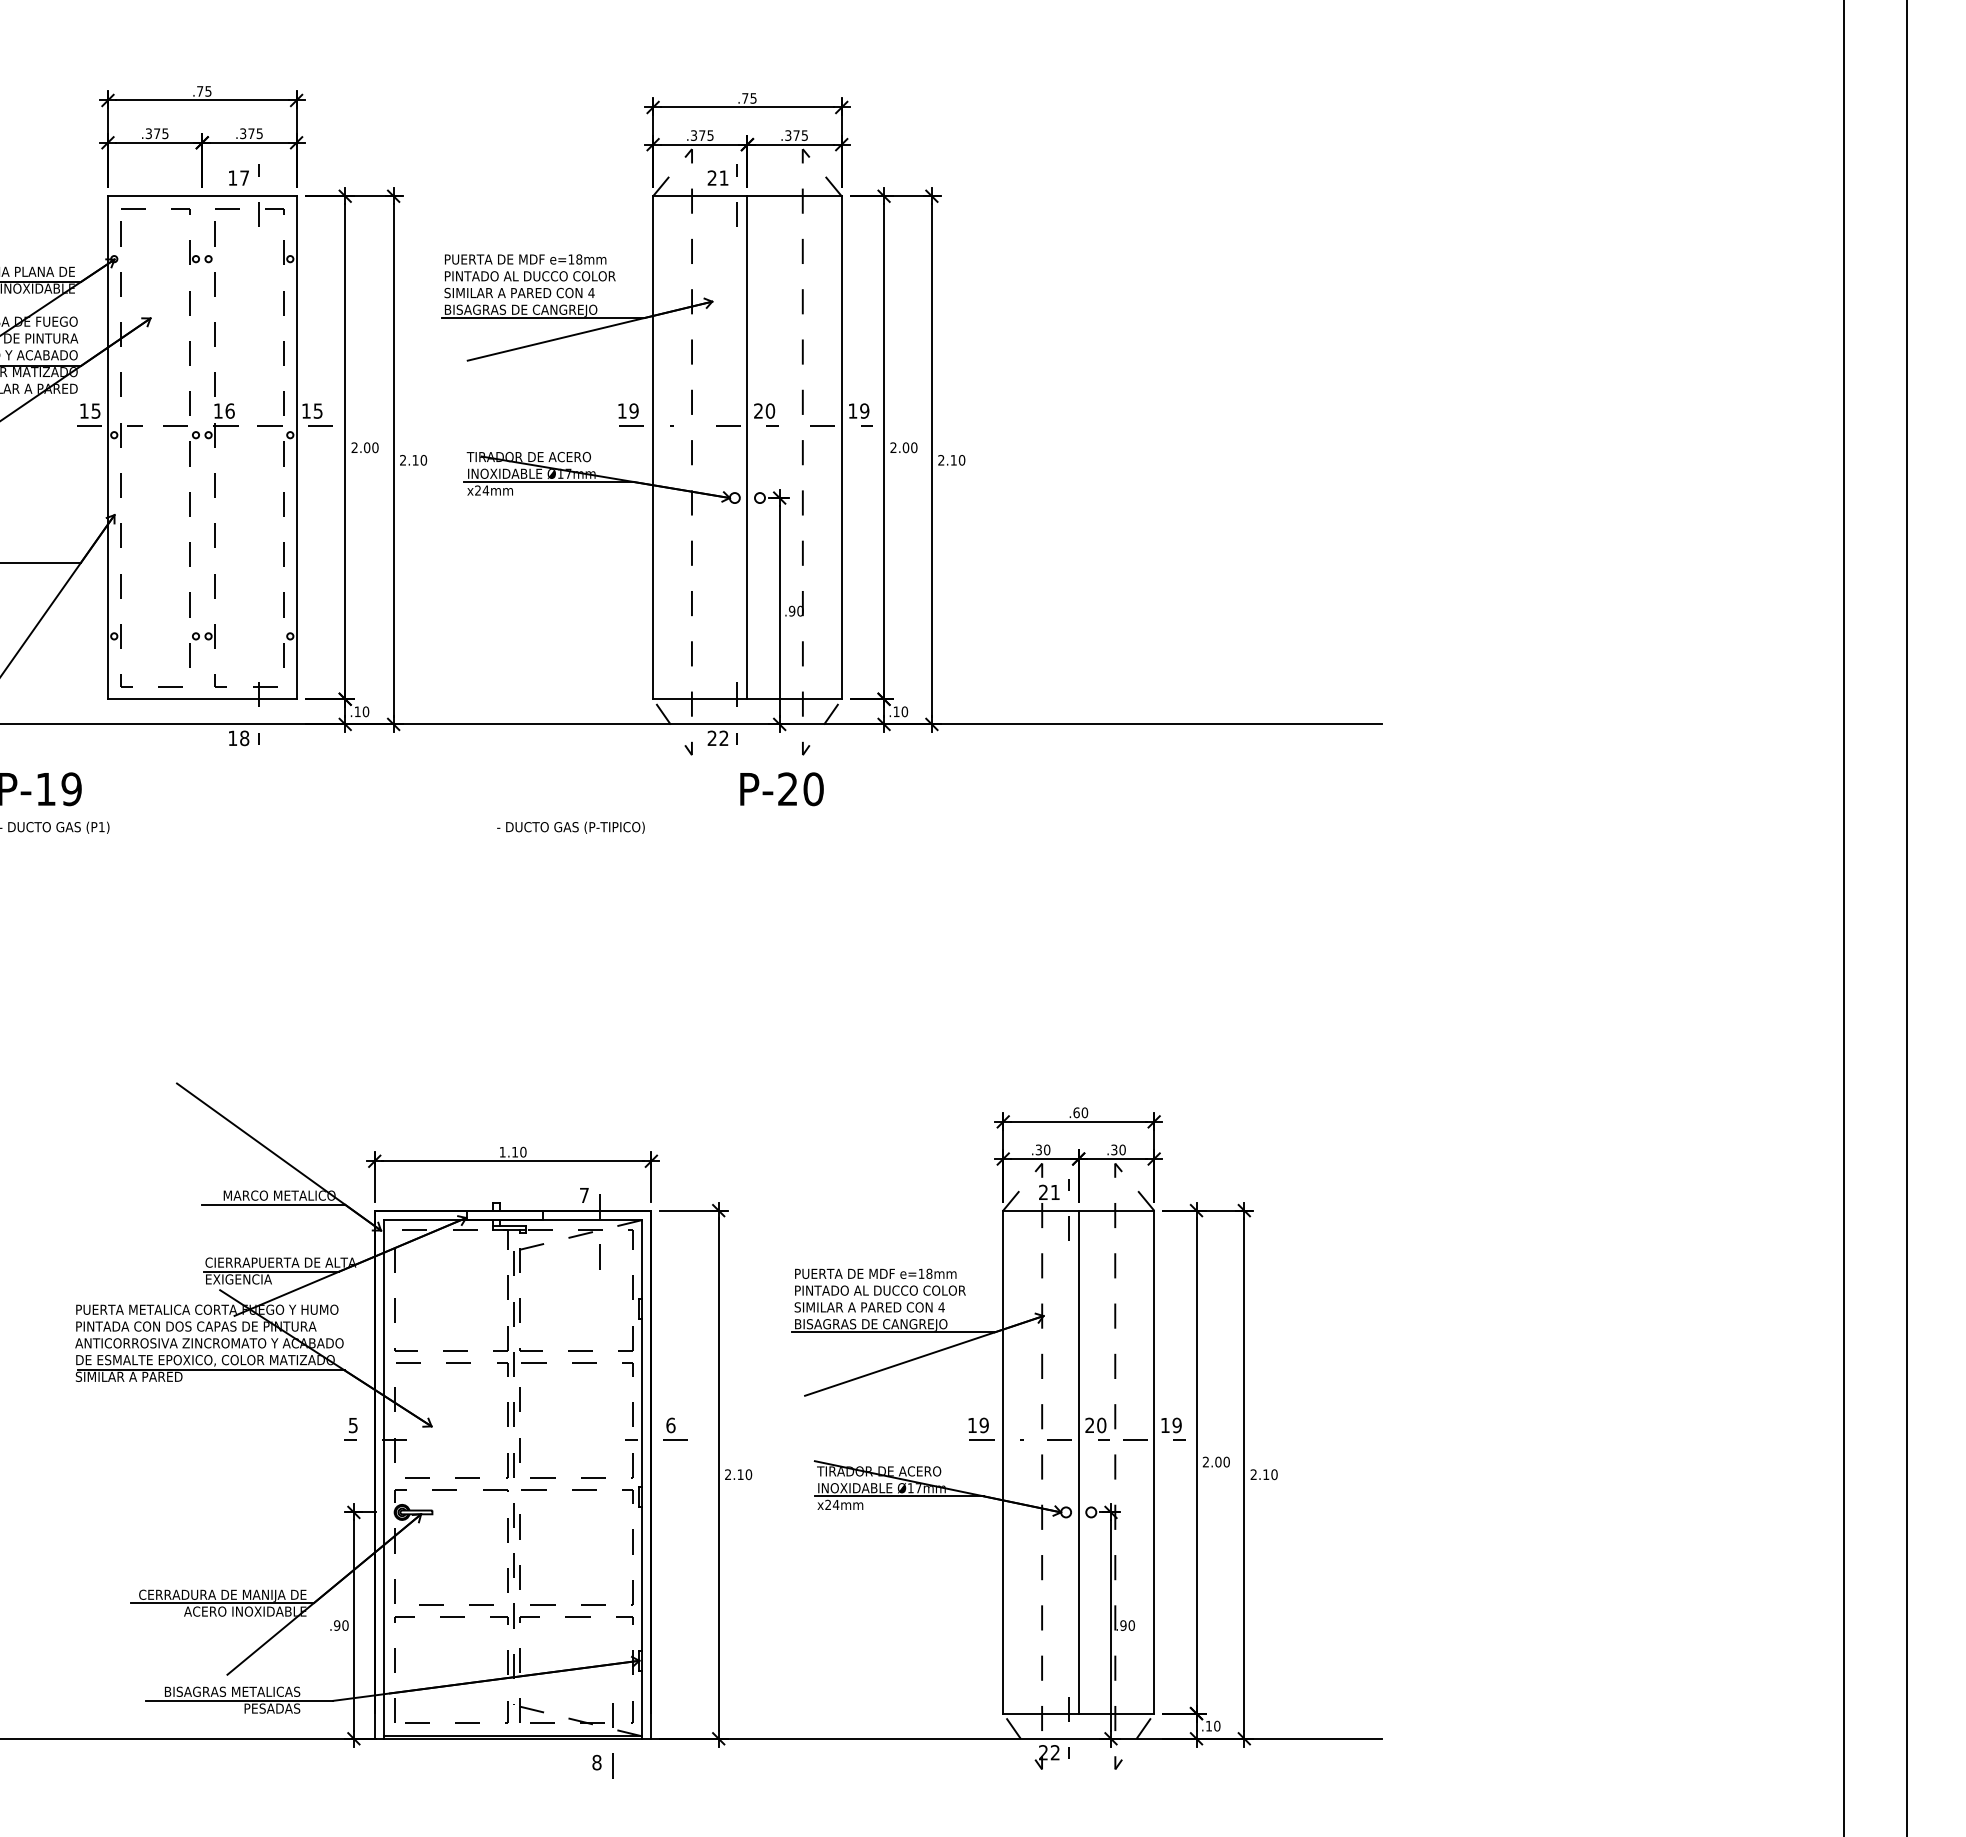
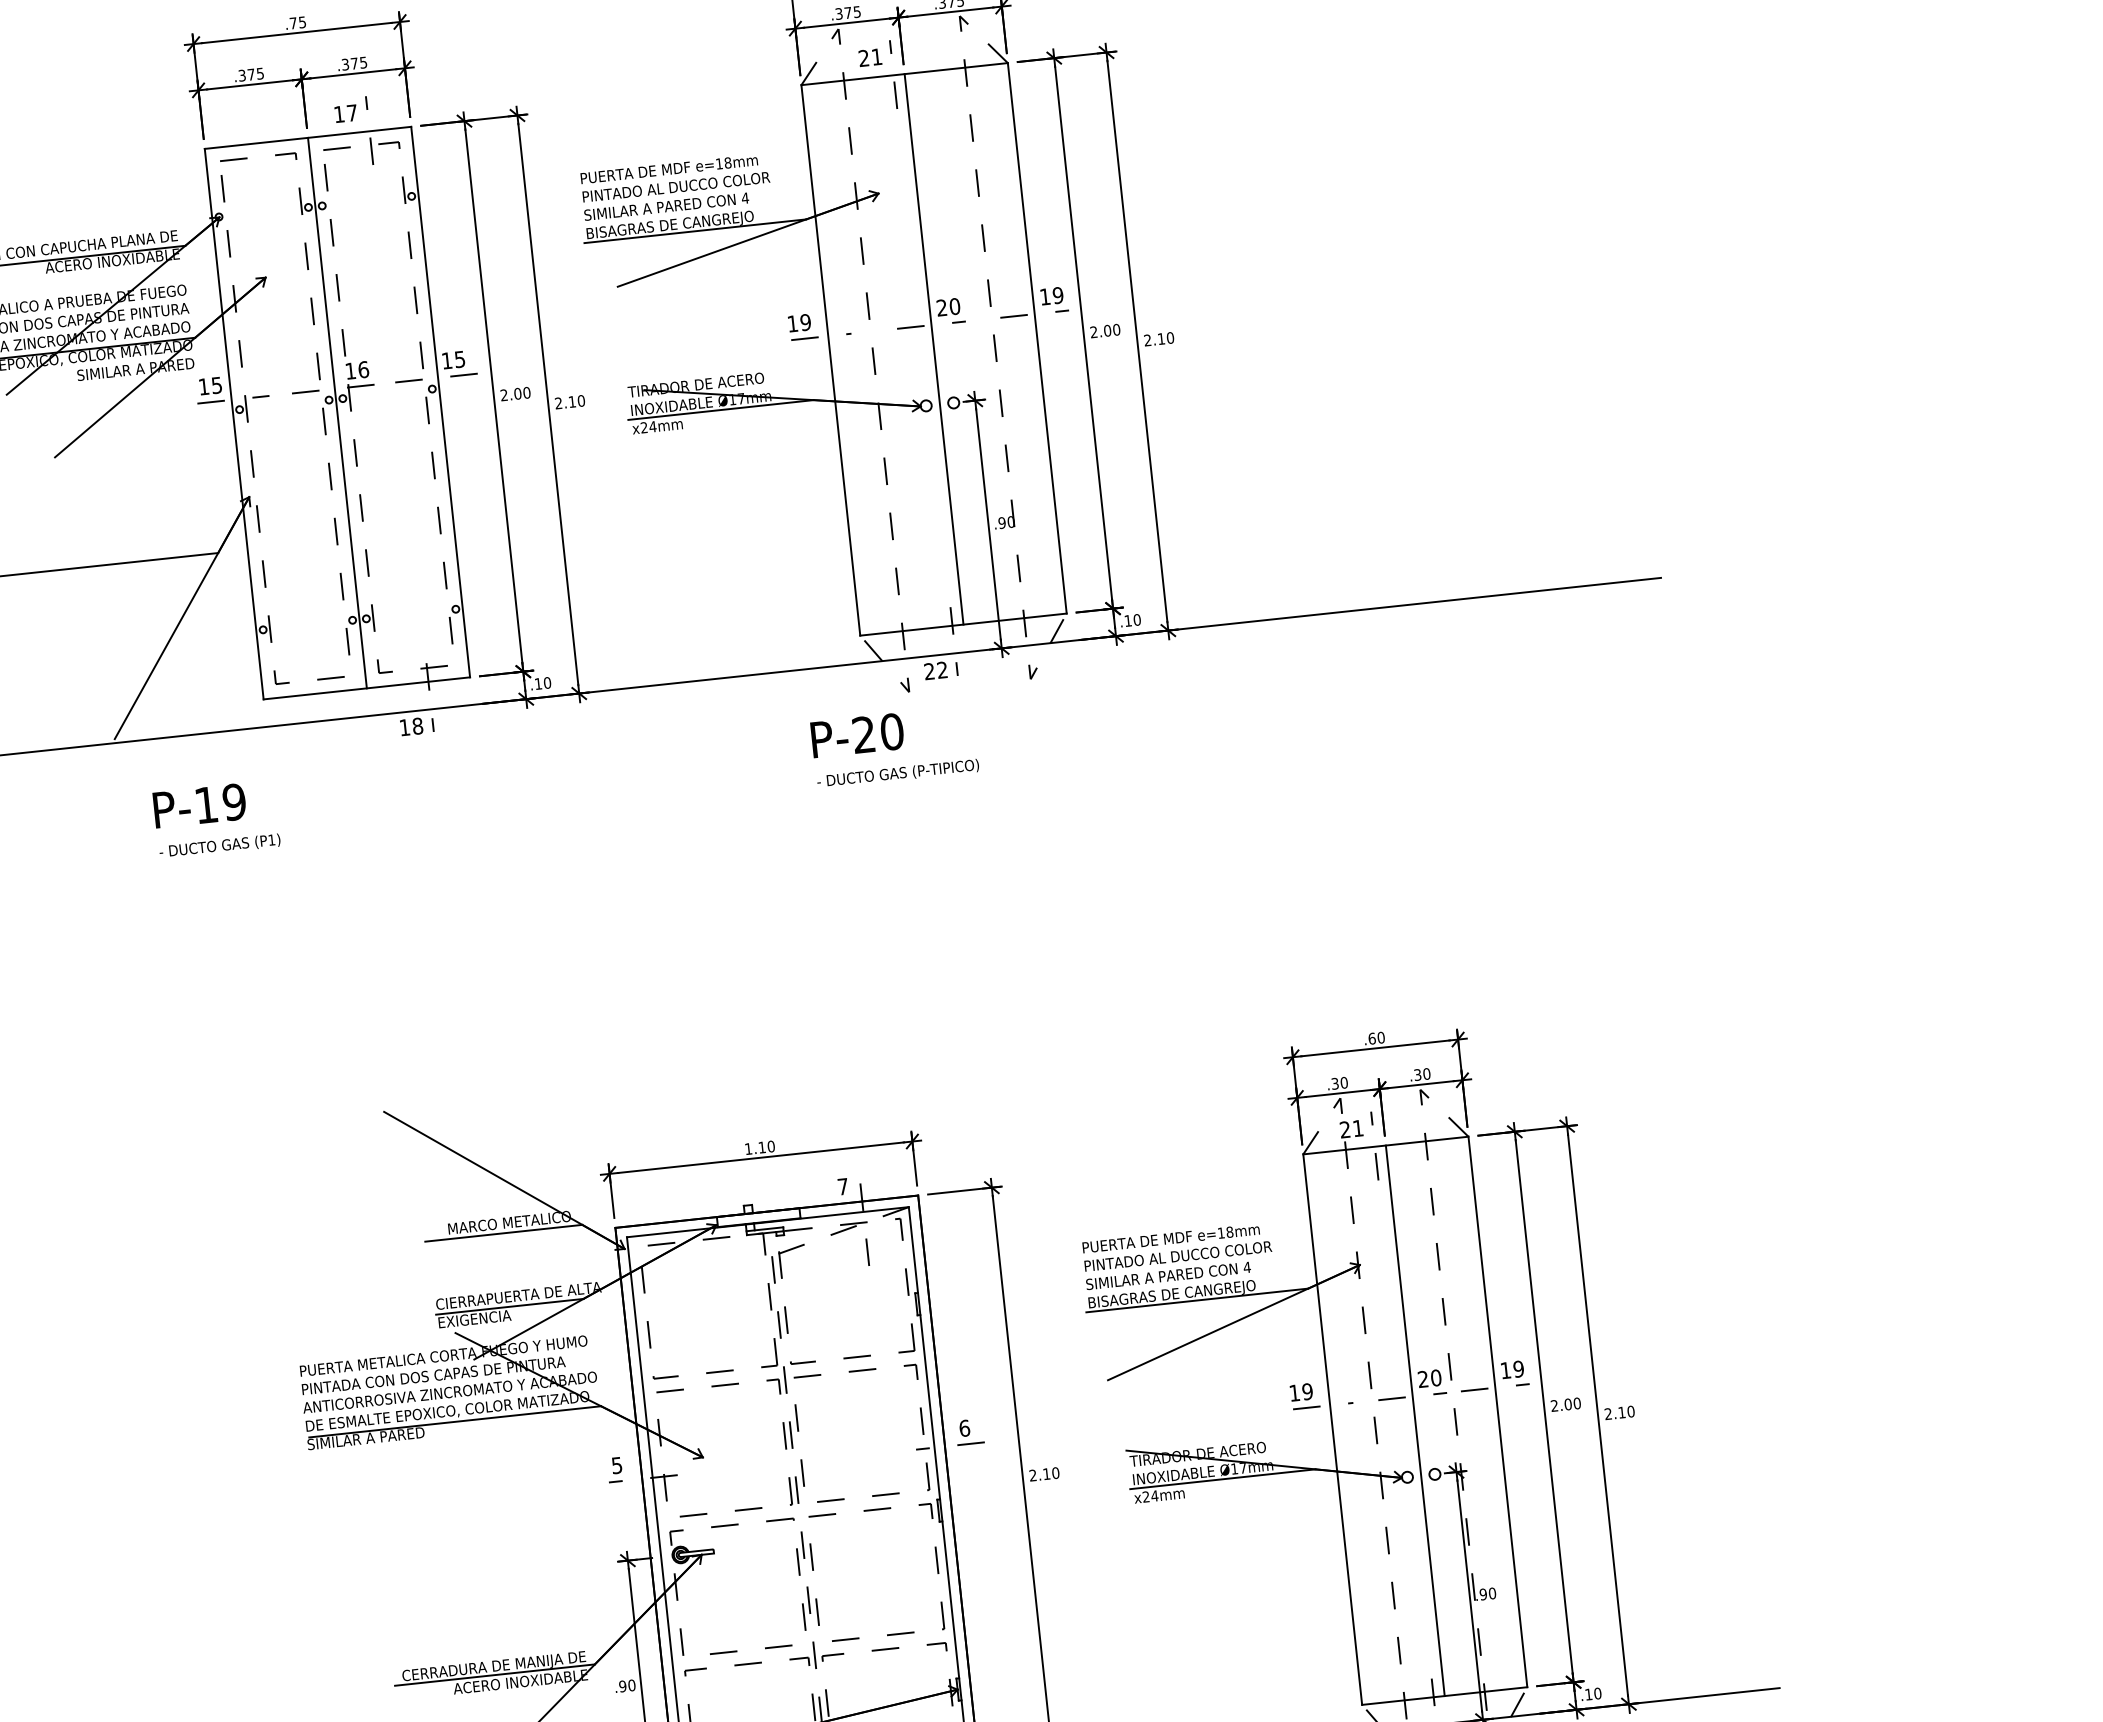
line: (202, 447) -> (337, 412), added
text: (781, 789) -> (857, 735), moved
text: (570, 827) -> (897, 773), moved

